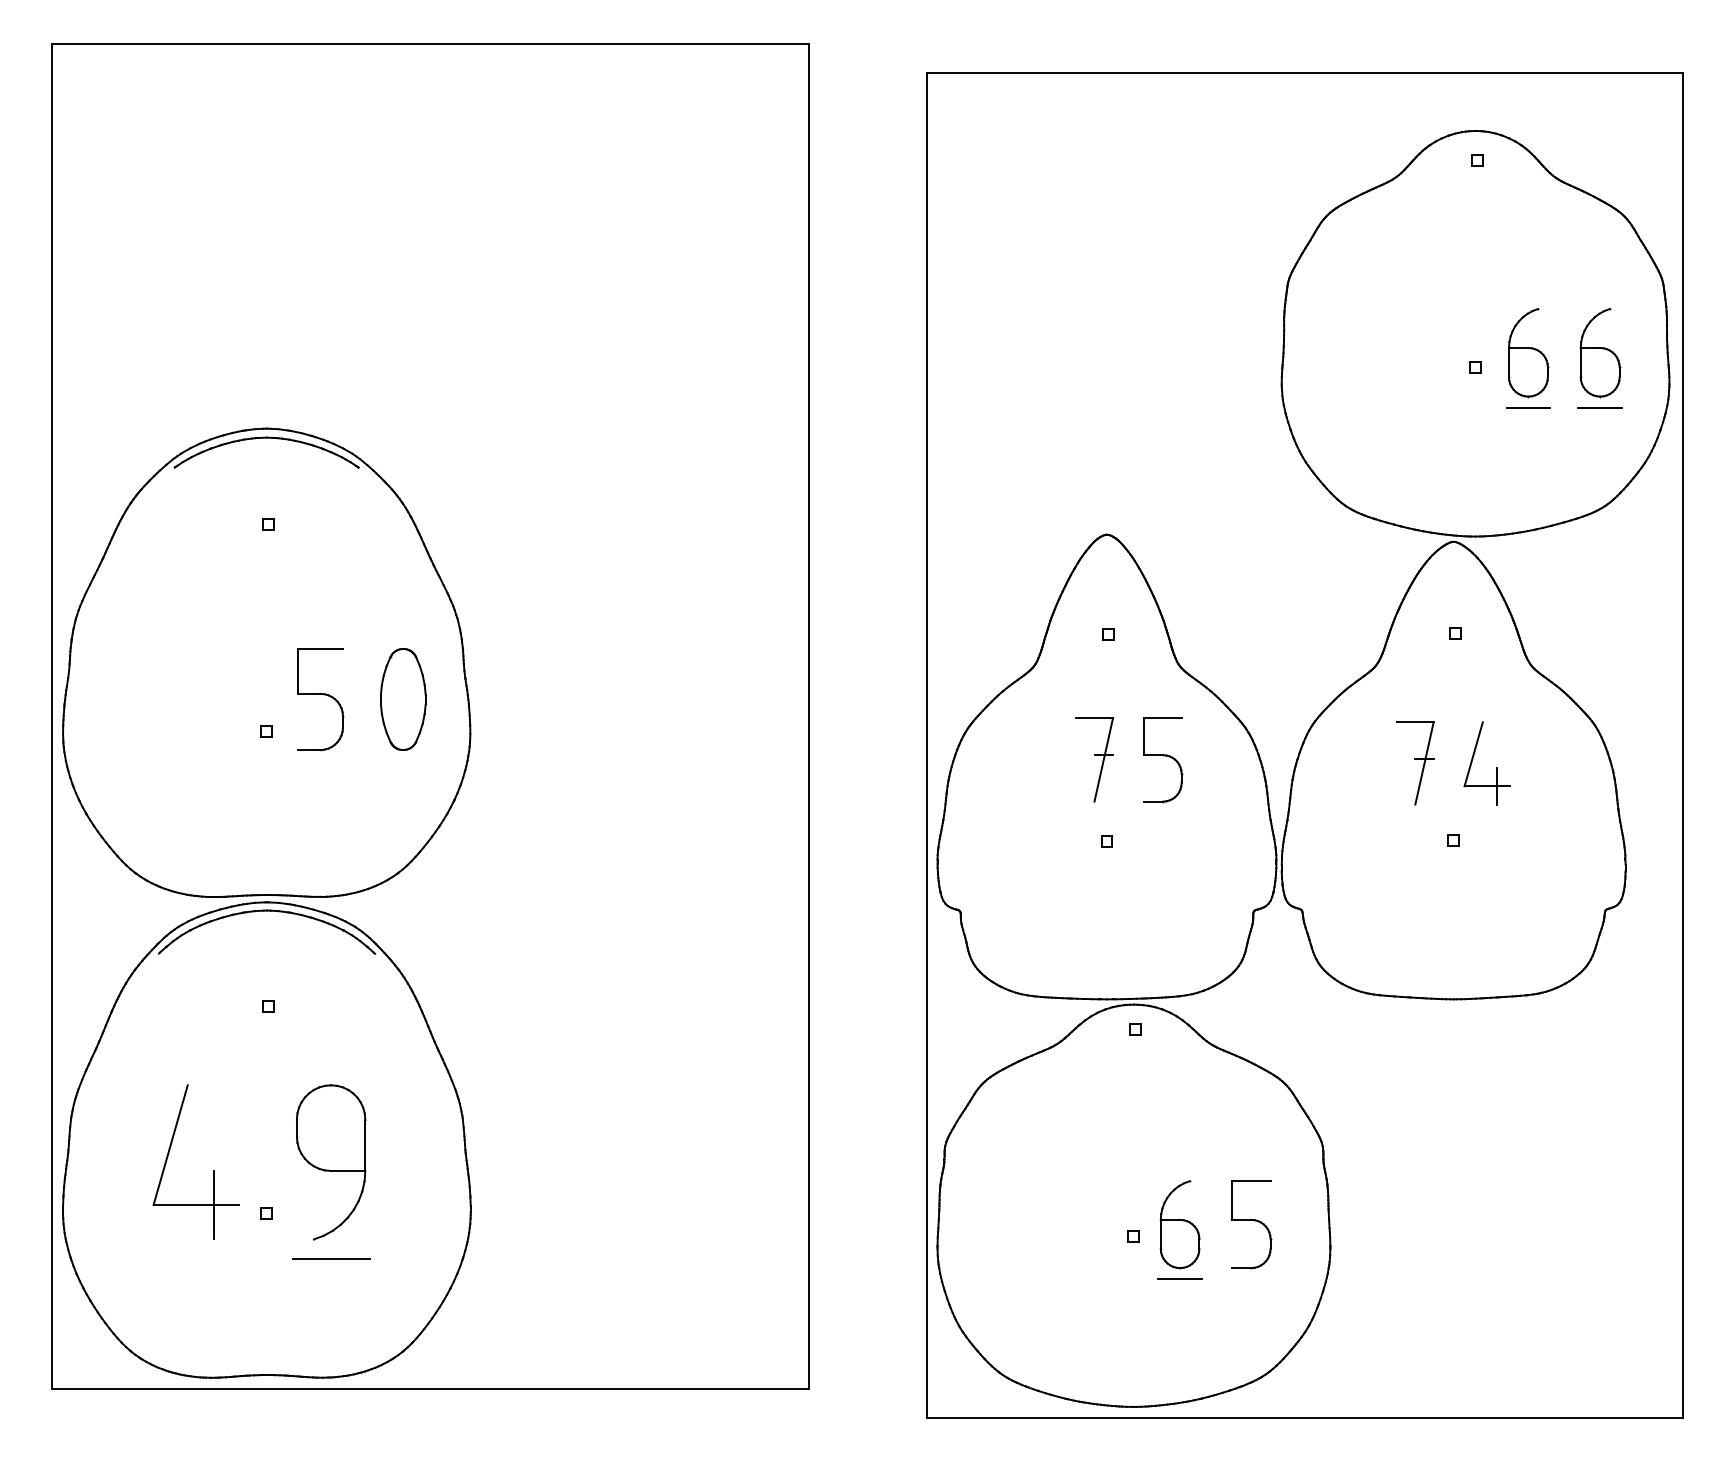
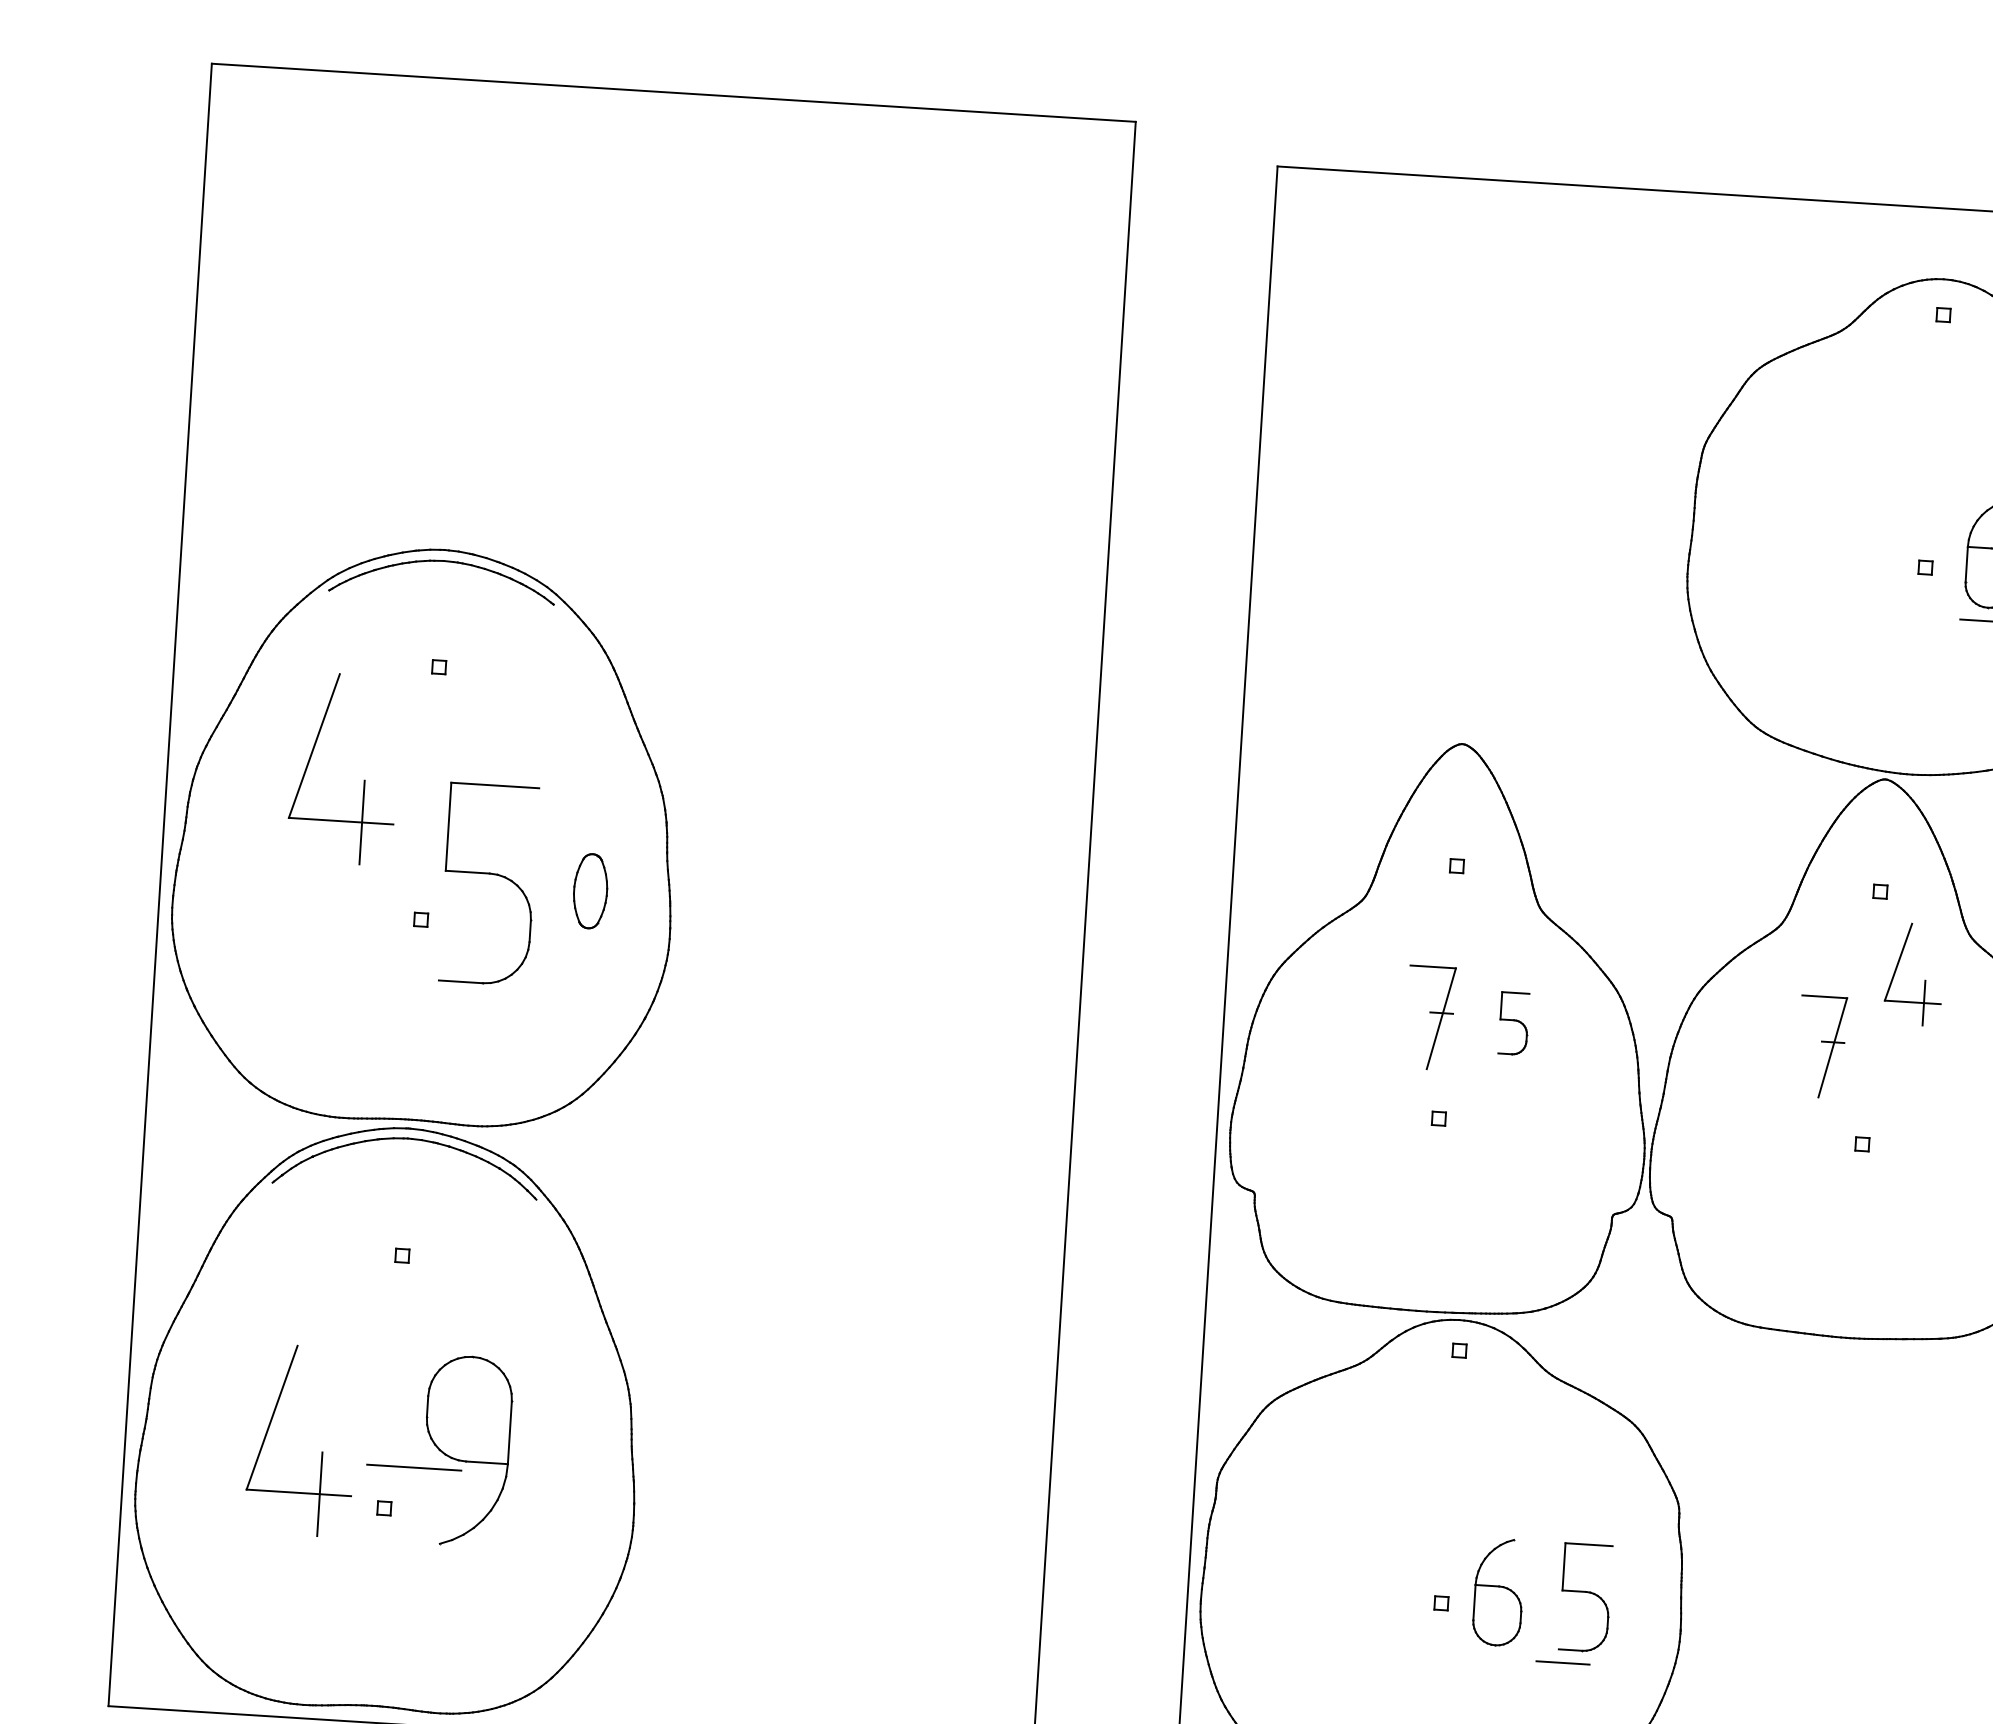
part: (213, 620) -> (364, 780), added
part: (320, 699) -> (489, 884), size x1.6
part: (403, 699) -> (590, 891), size x0.6
part: (1163, 760) -> (1514, 1024), size x0.6
part: (1496, 767) -> (1925, 980), moved
line: (331, 1258) -> (414, 1467), moved
line: (1179, 1278) -> (1562, 1662), moved

